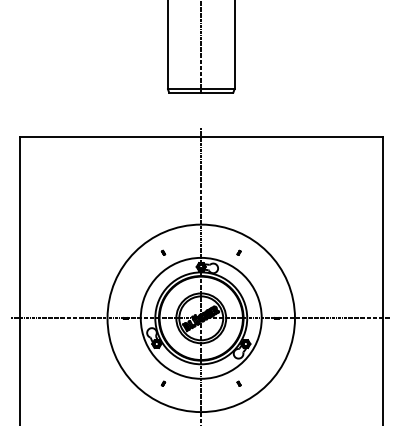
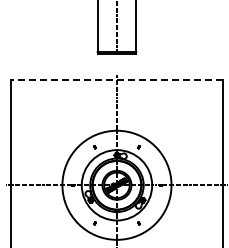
line: (200, 136) -> (116, 79), solid -> dashed

